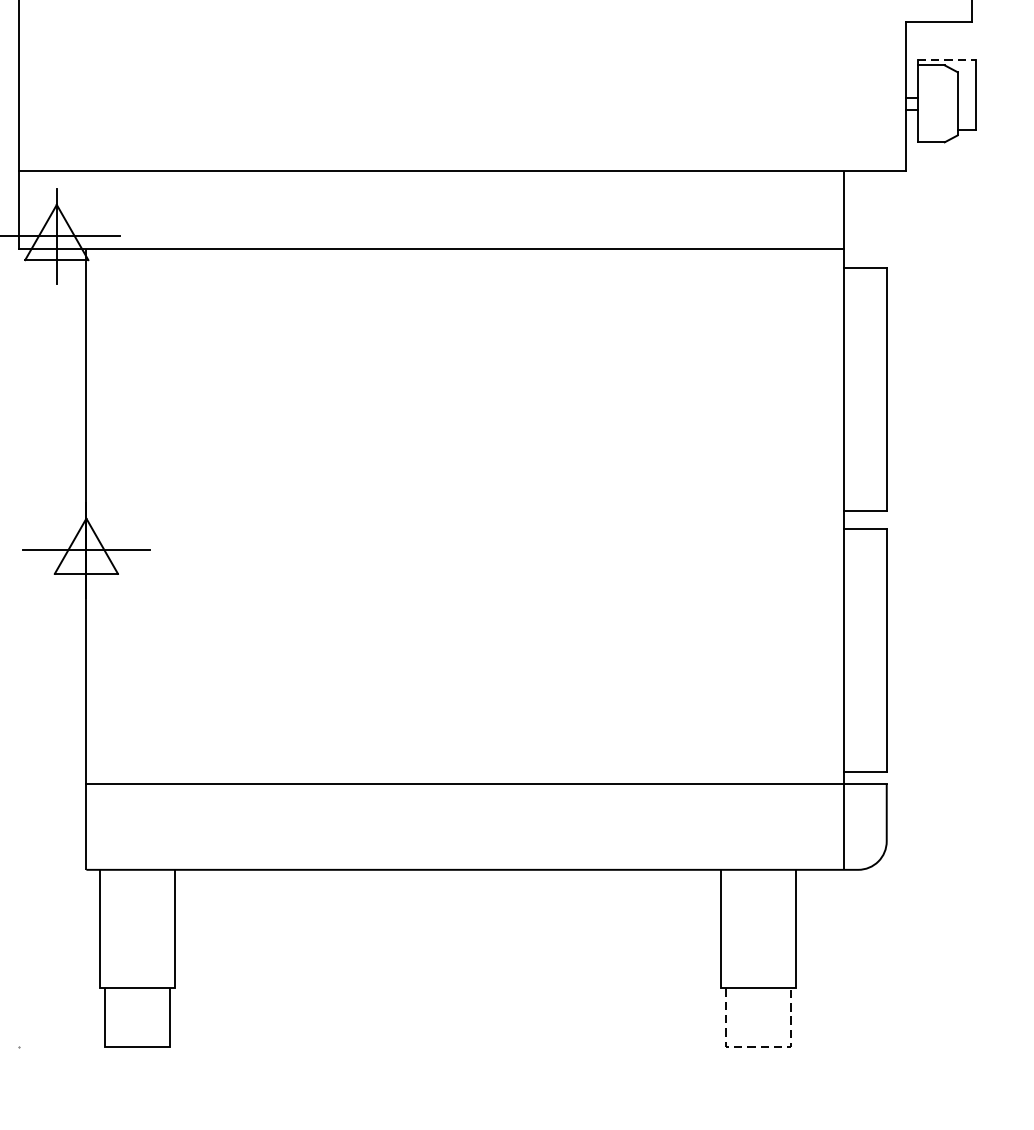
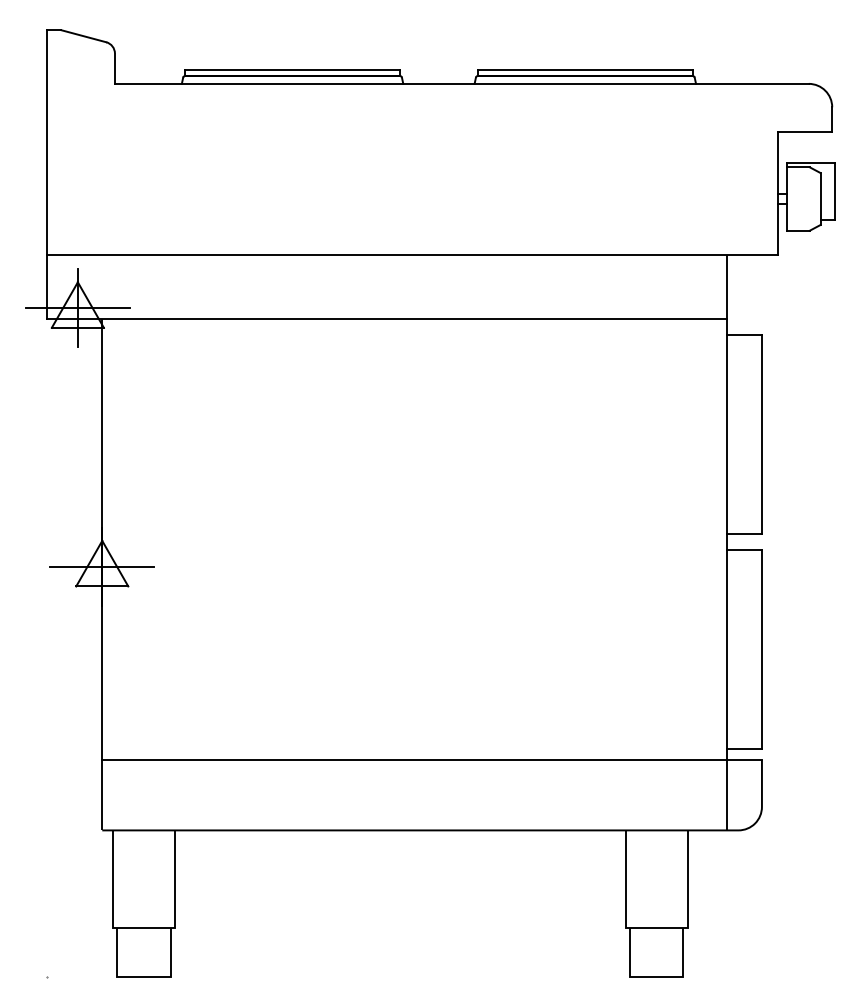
line: (946, 59) -> (811, 162), dashed -> solid
line: (758, 1047) -> (656, 976), dashed -> solid

